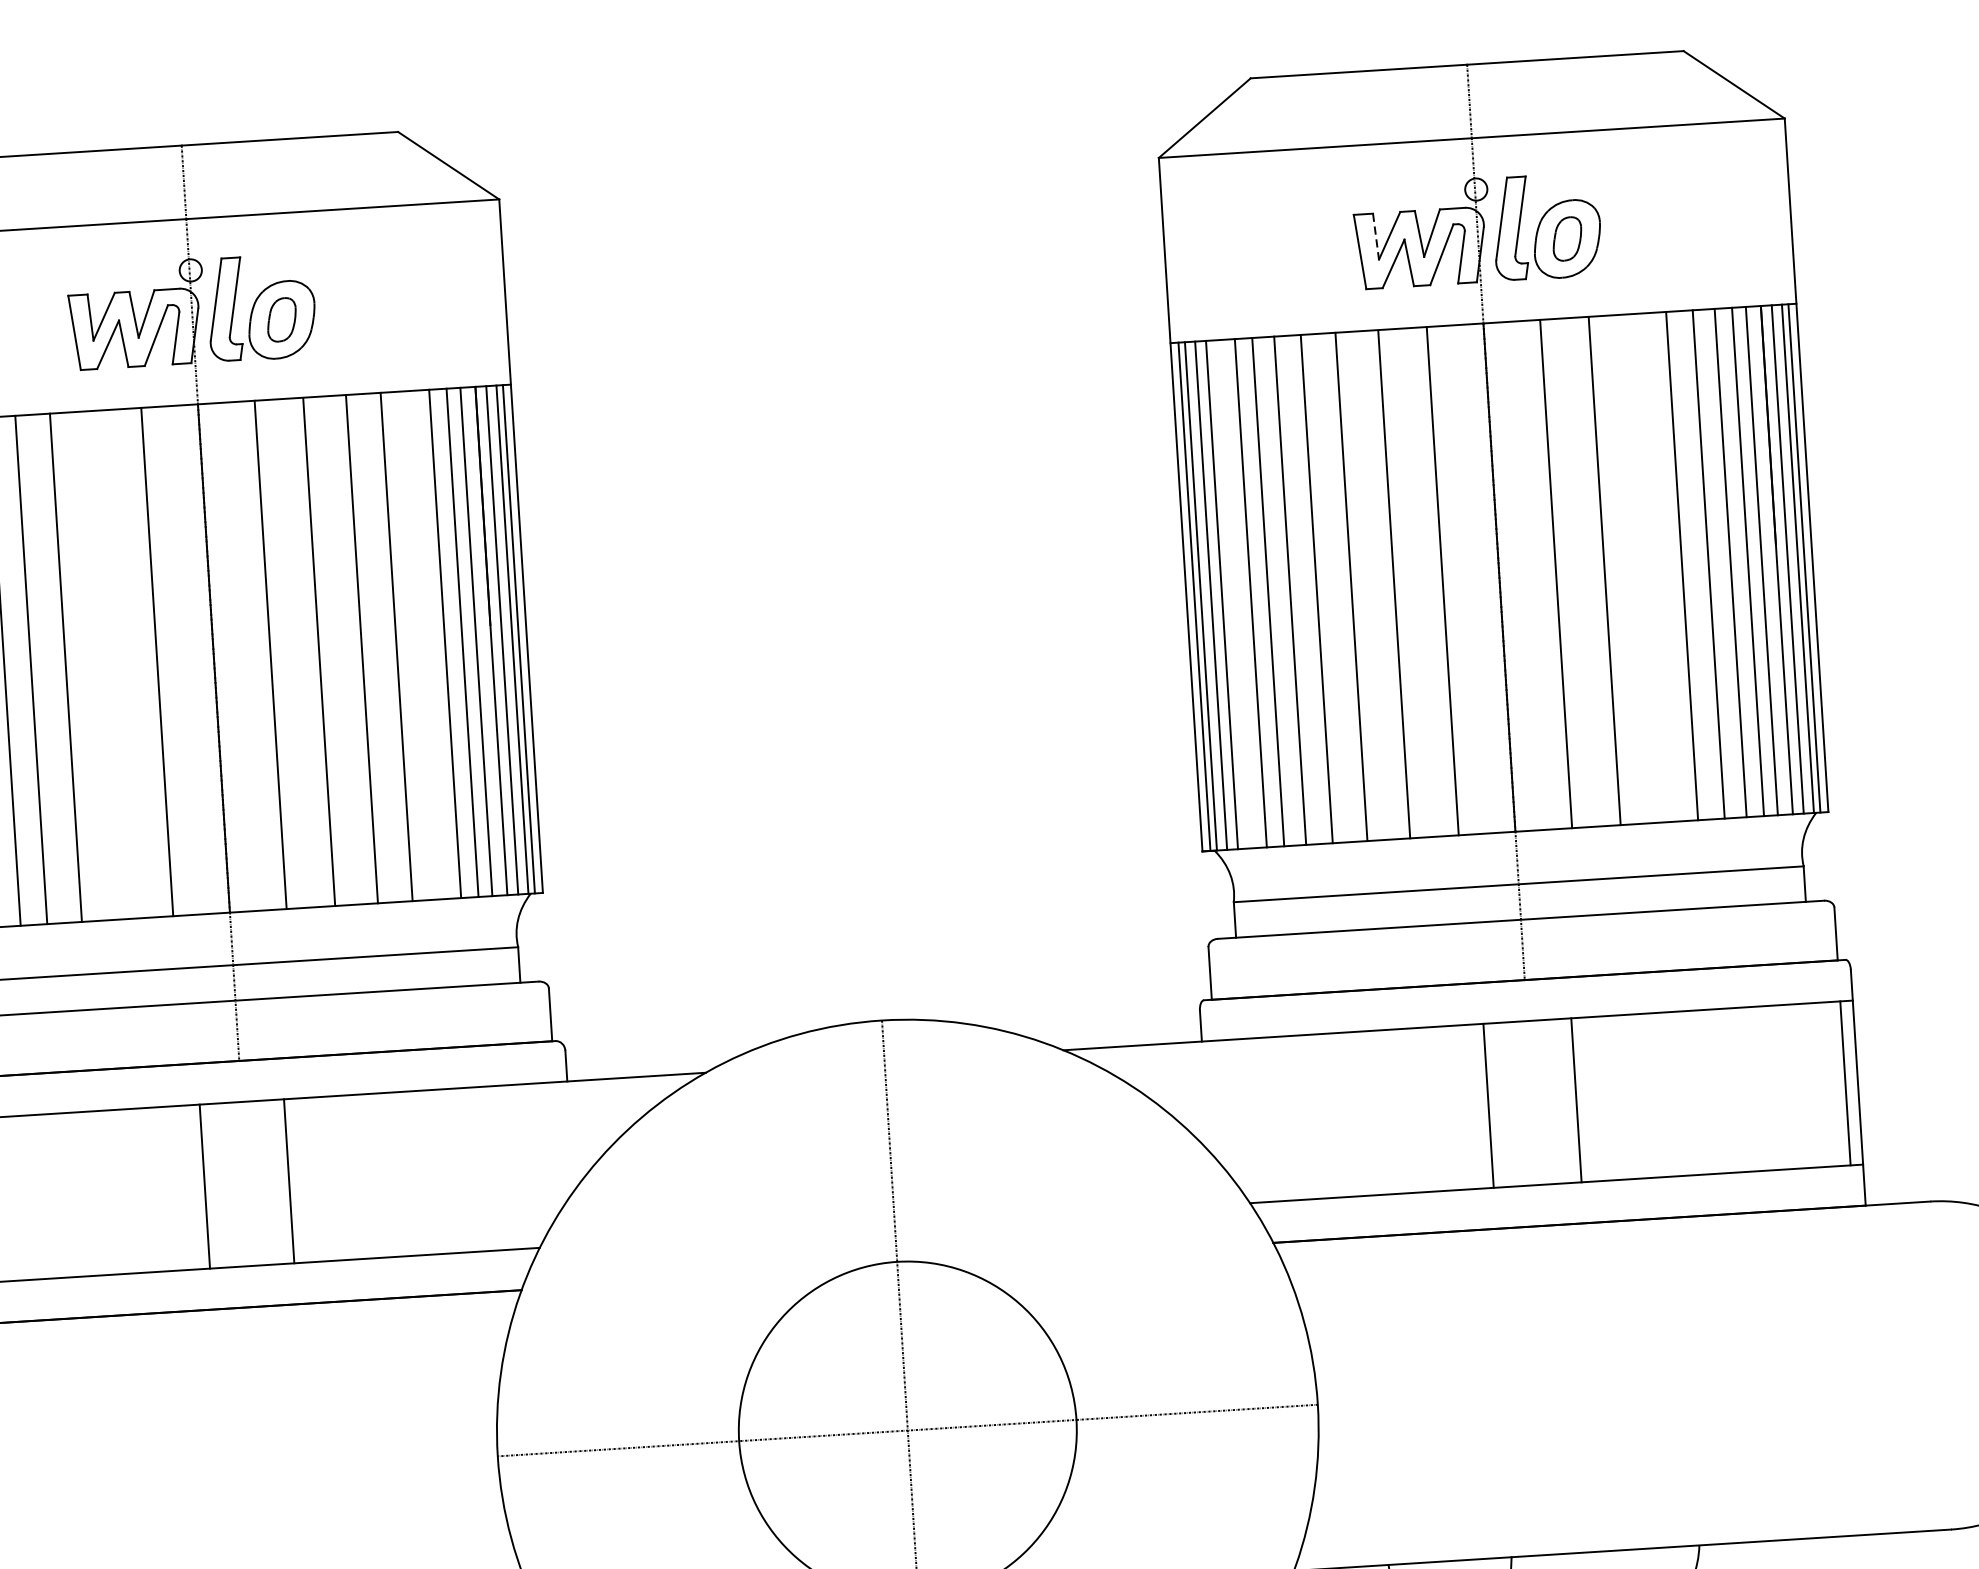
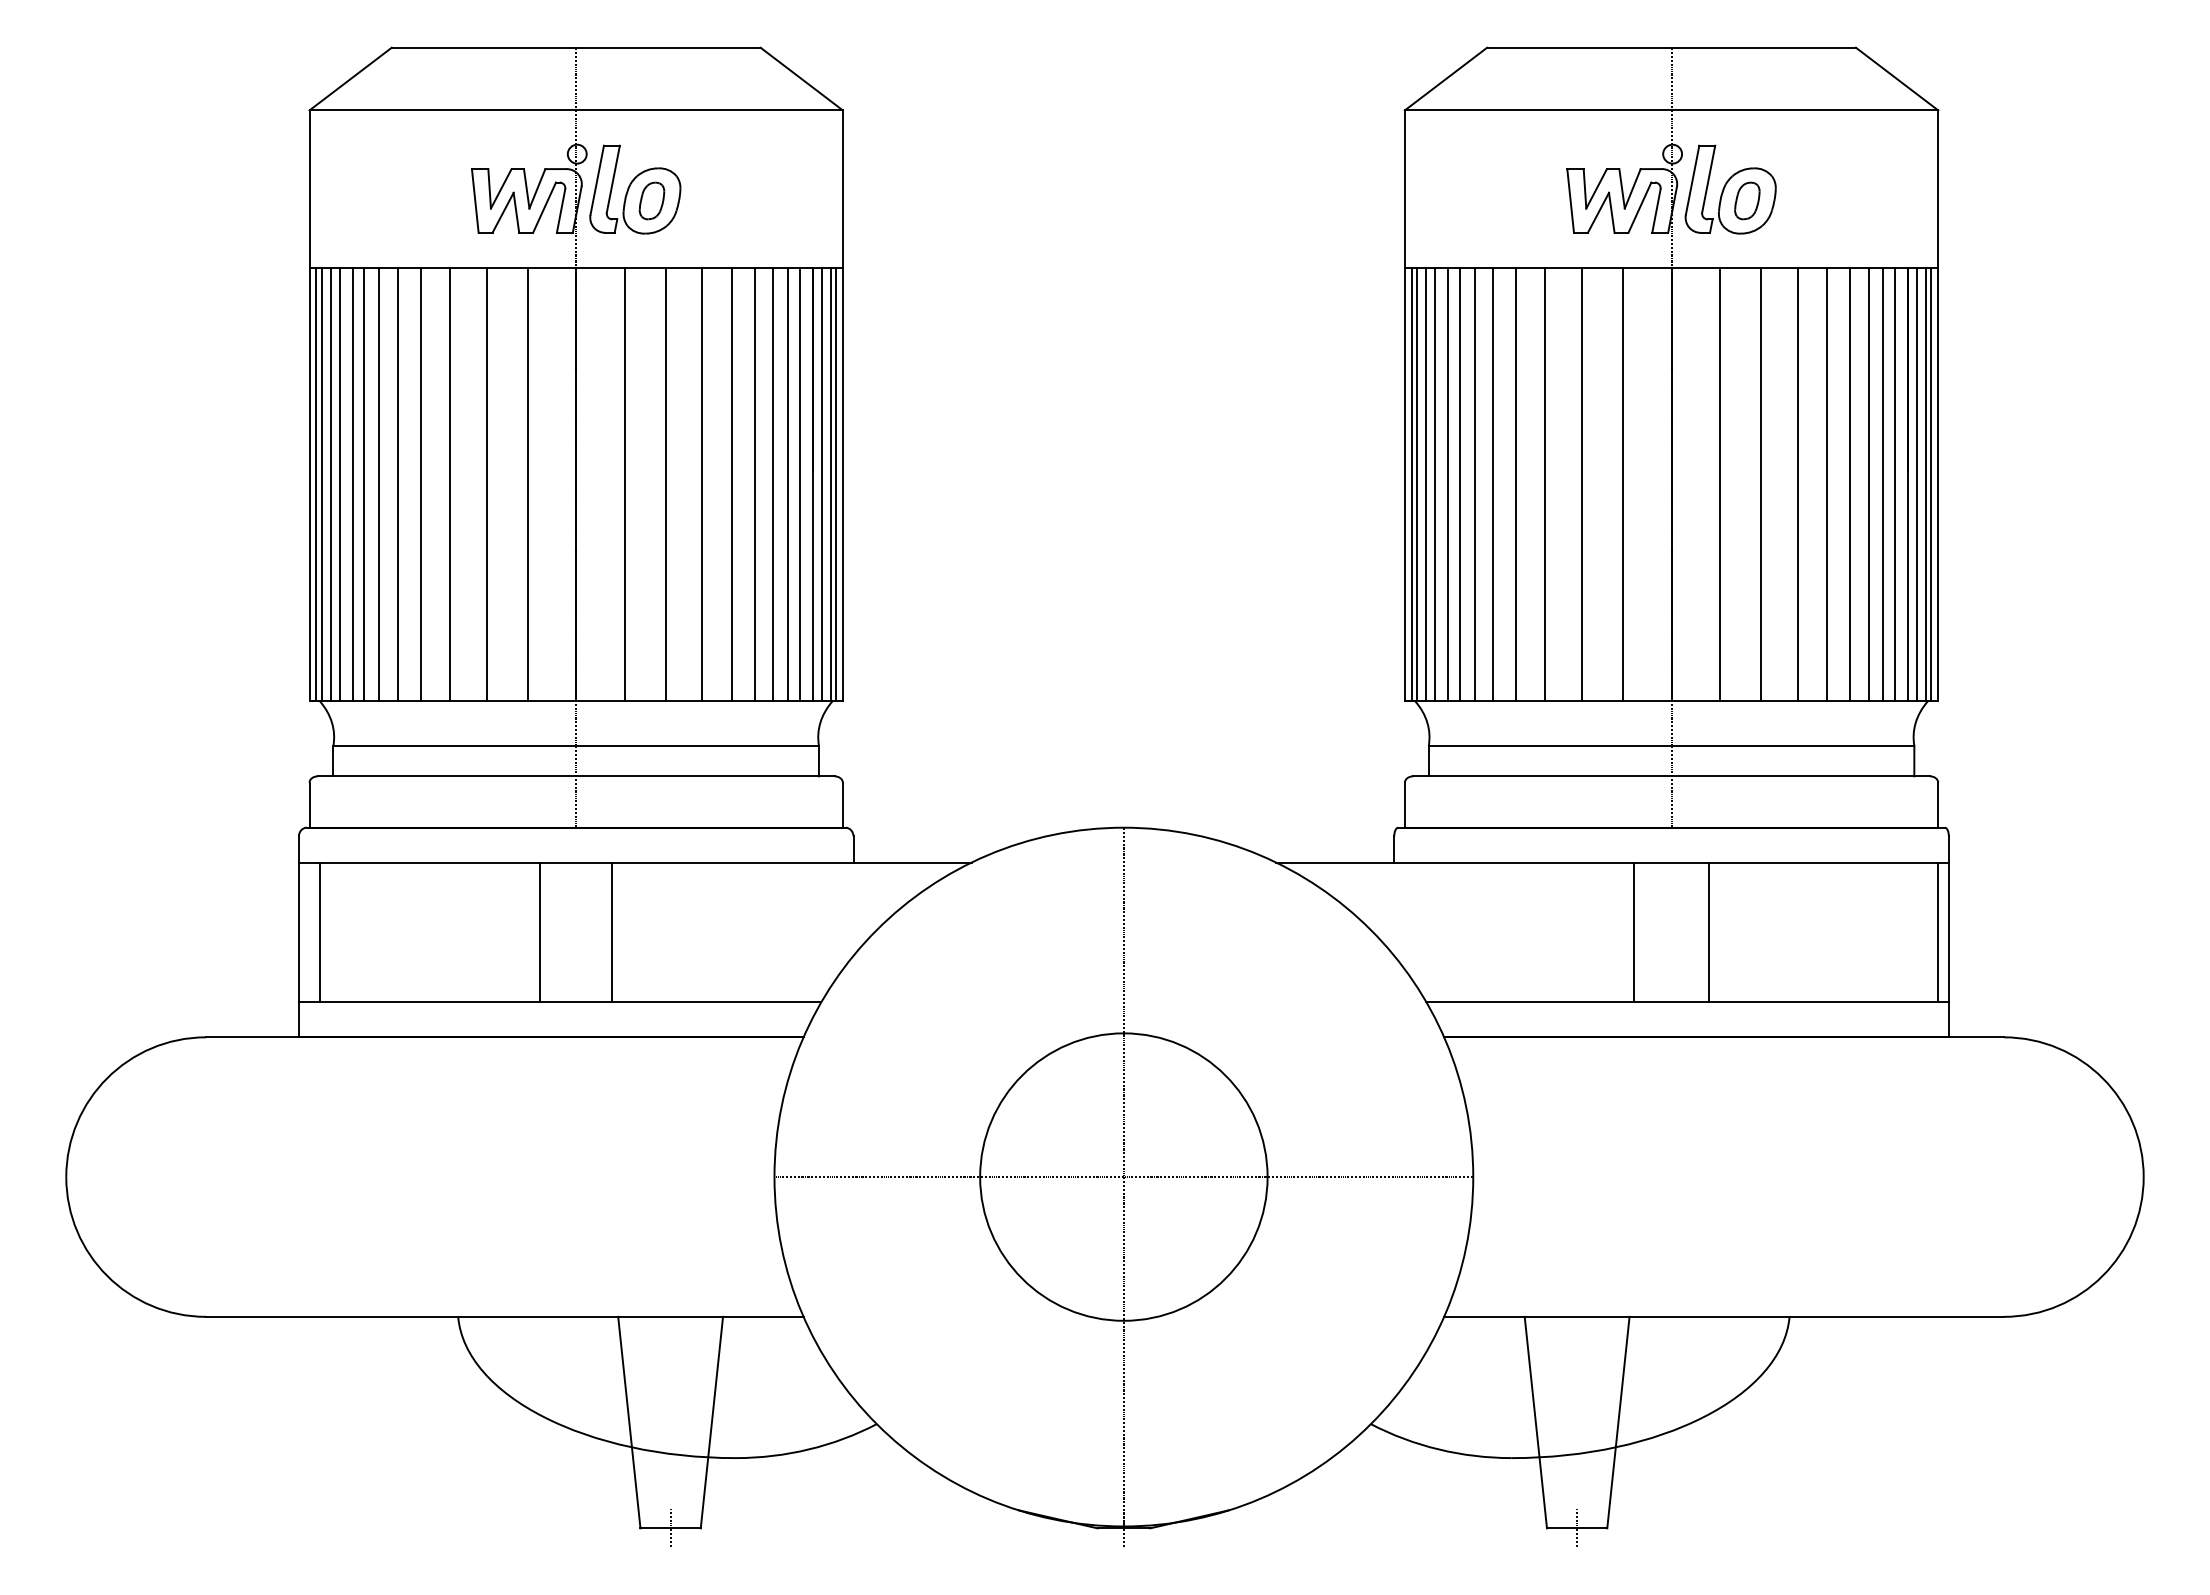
line: (1376, 236) -> (1585, 188), dashed -> solid
line: (1647, 567) -> (1797, 484), added
line: (1236, 593) -> (1447, 484), added
line: (423, 645) -> (754, 484), added
line: (108, 664) -> (486, 484), added

